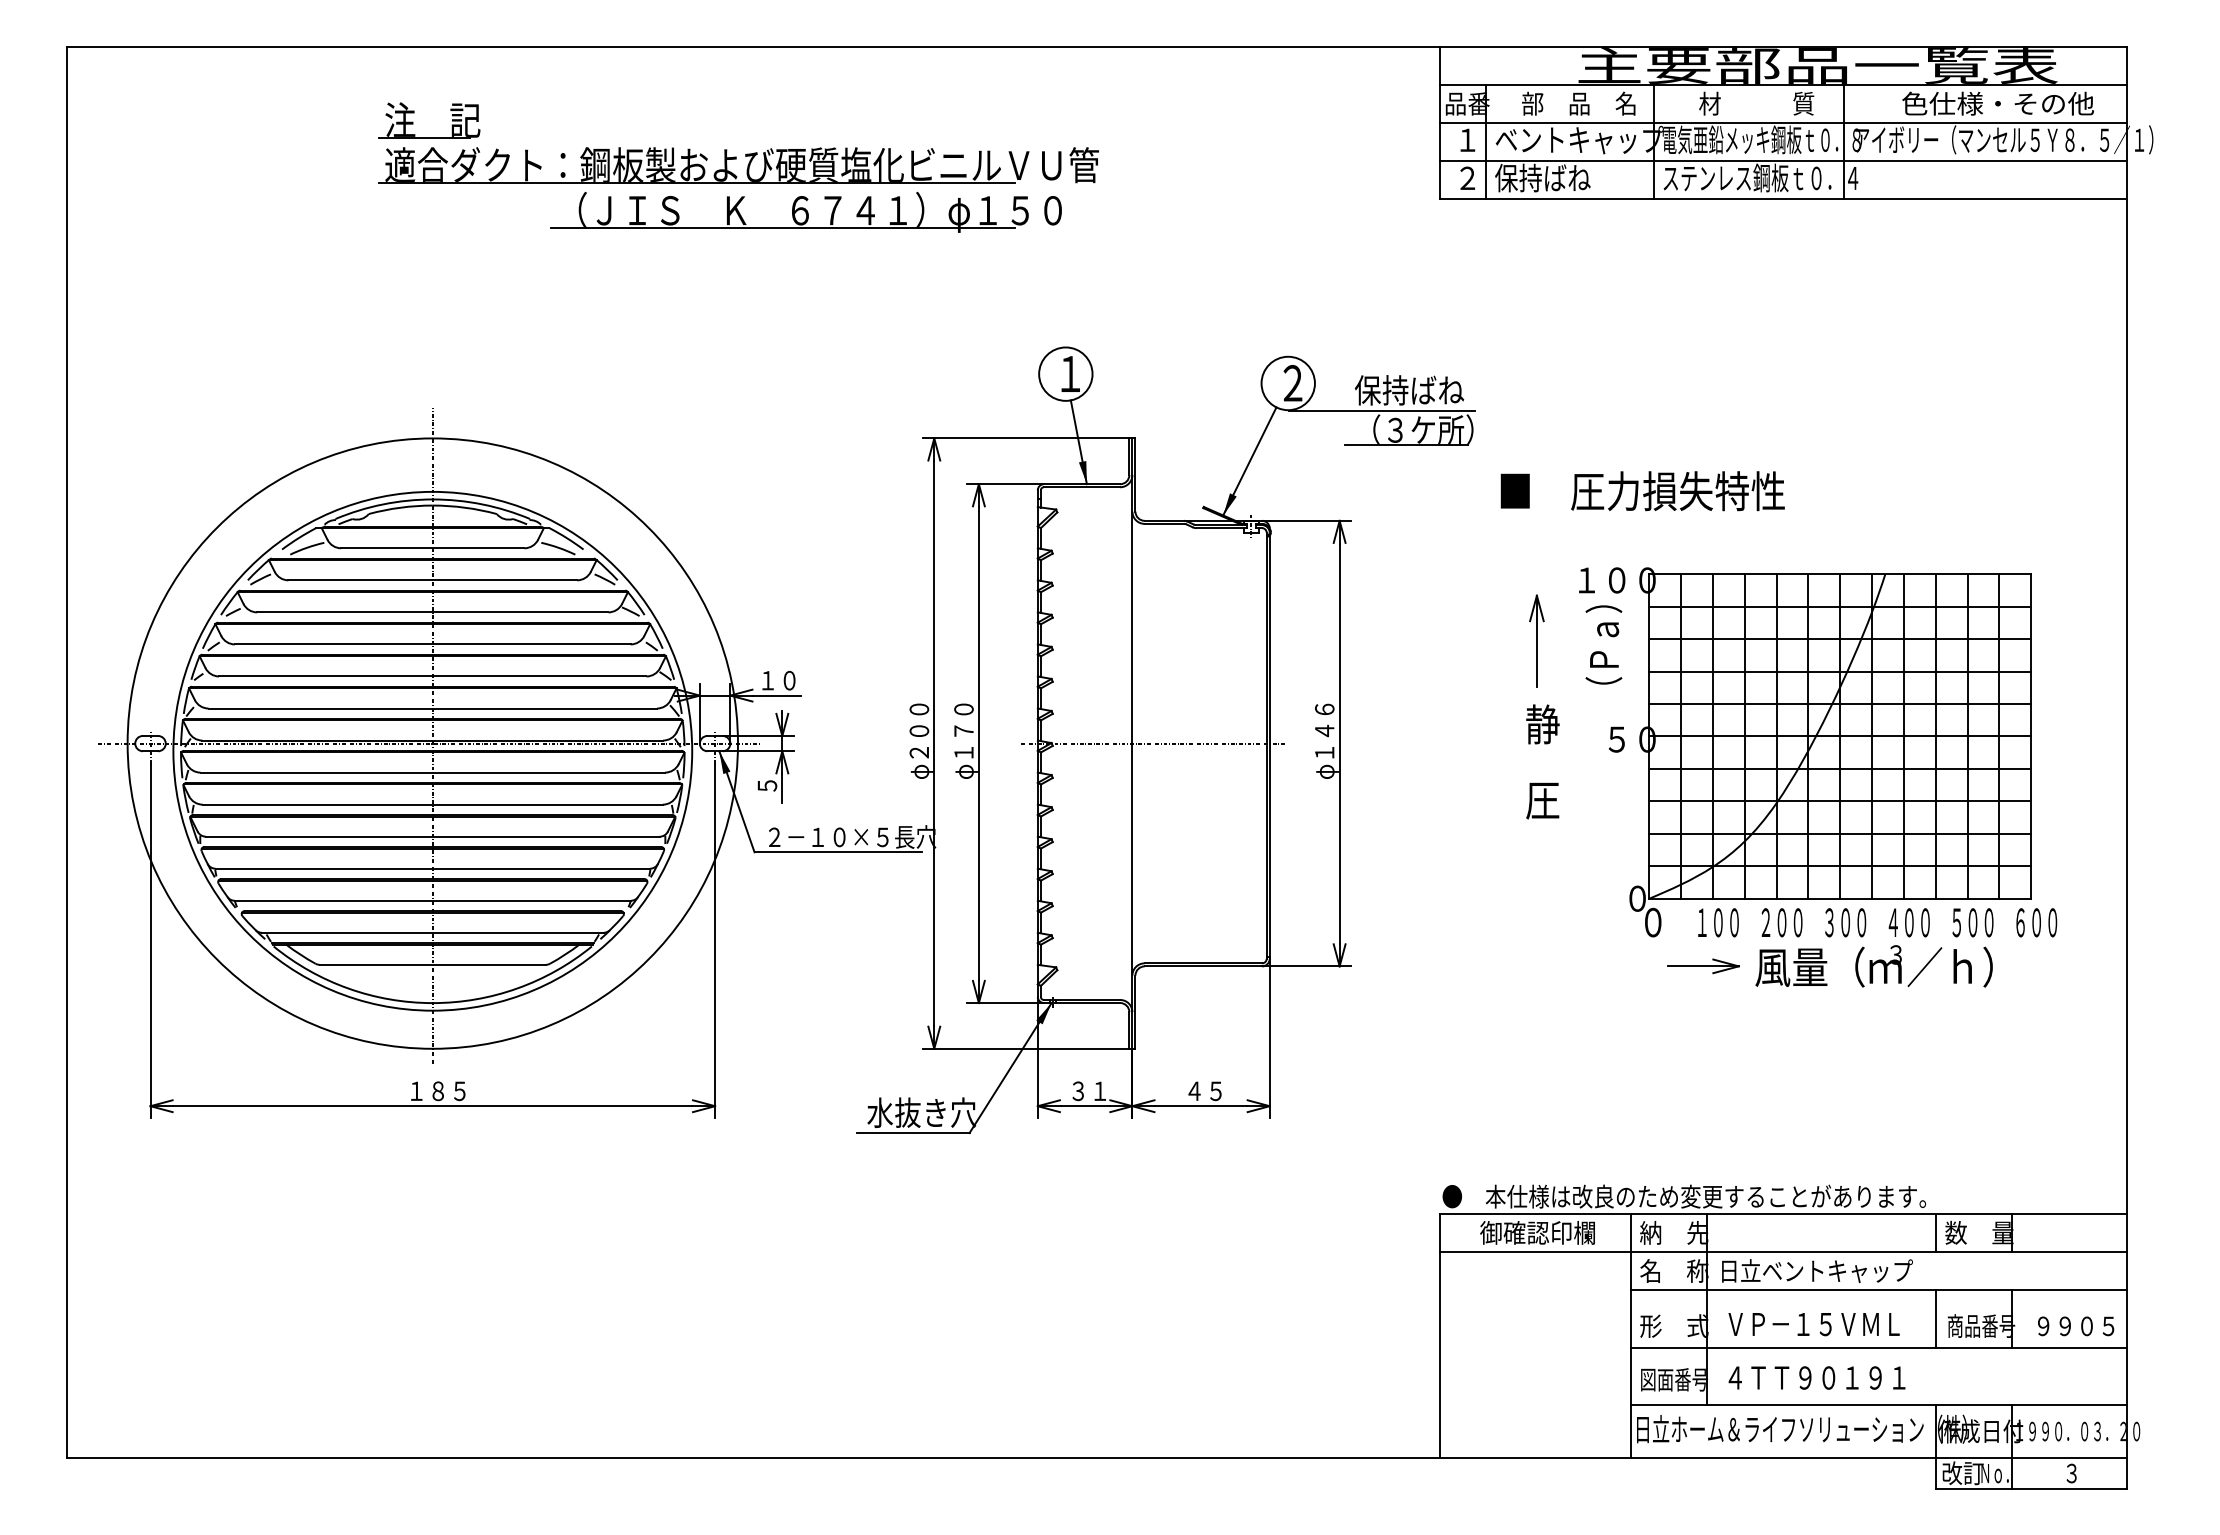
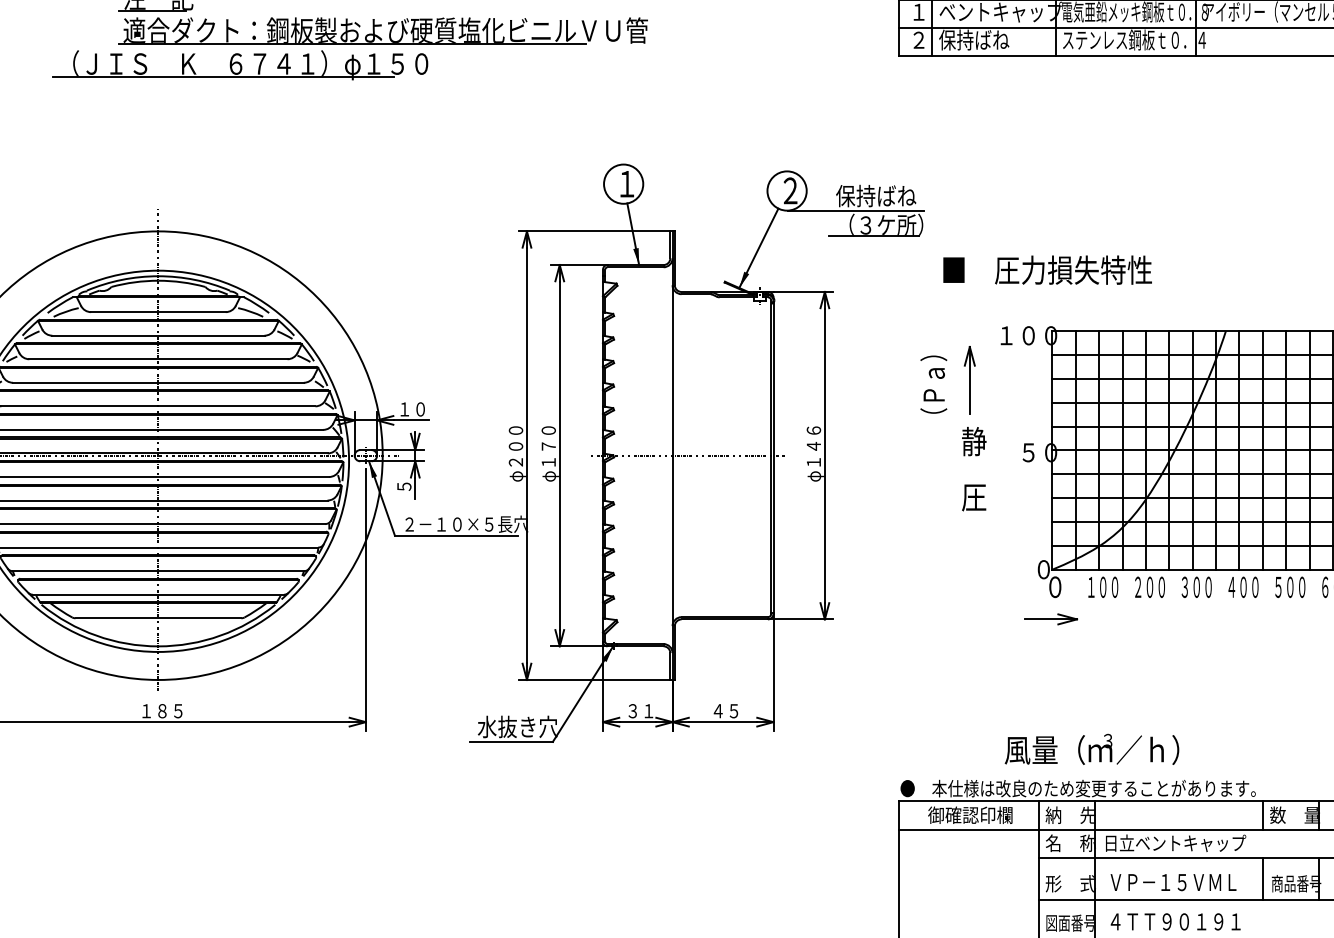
part: (805, 211) -> (239, 64), moved
text: (1603, 644) -> (933, 384), moved
part: (1703, 966) -> (1051, 619), moved
text: (1873, 966) -> (1091, 749), moved

